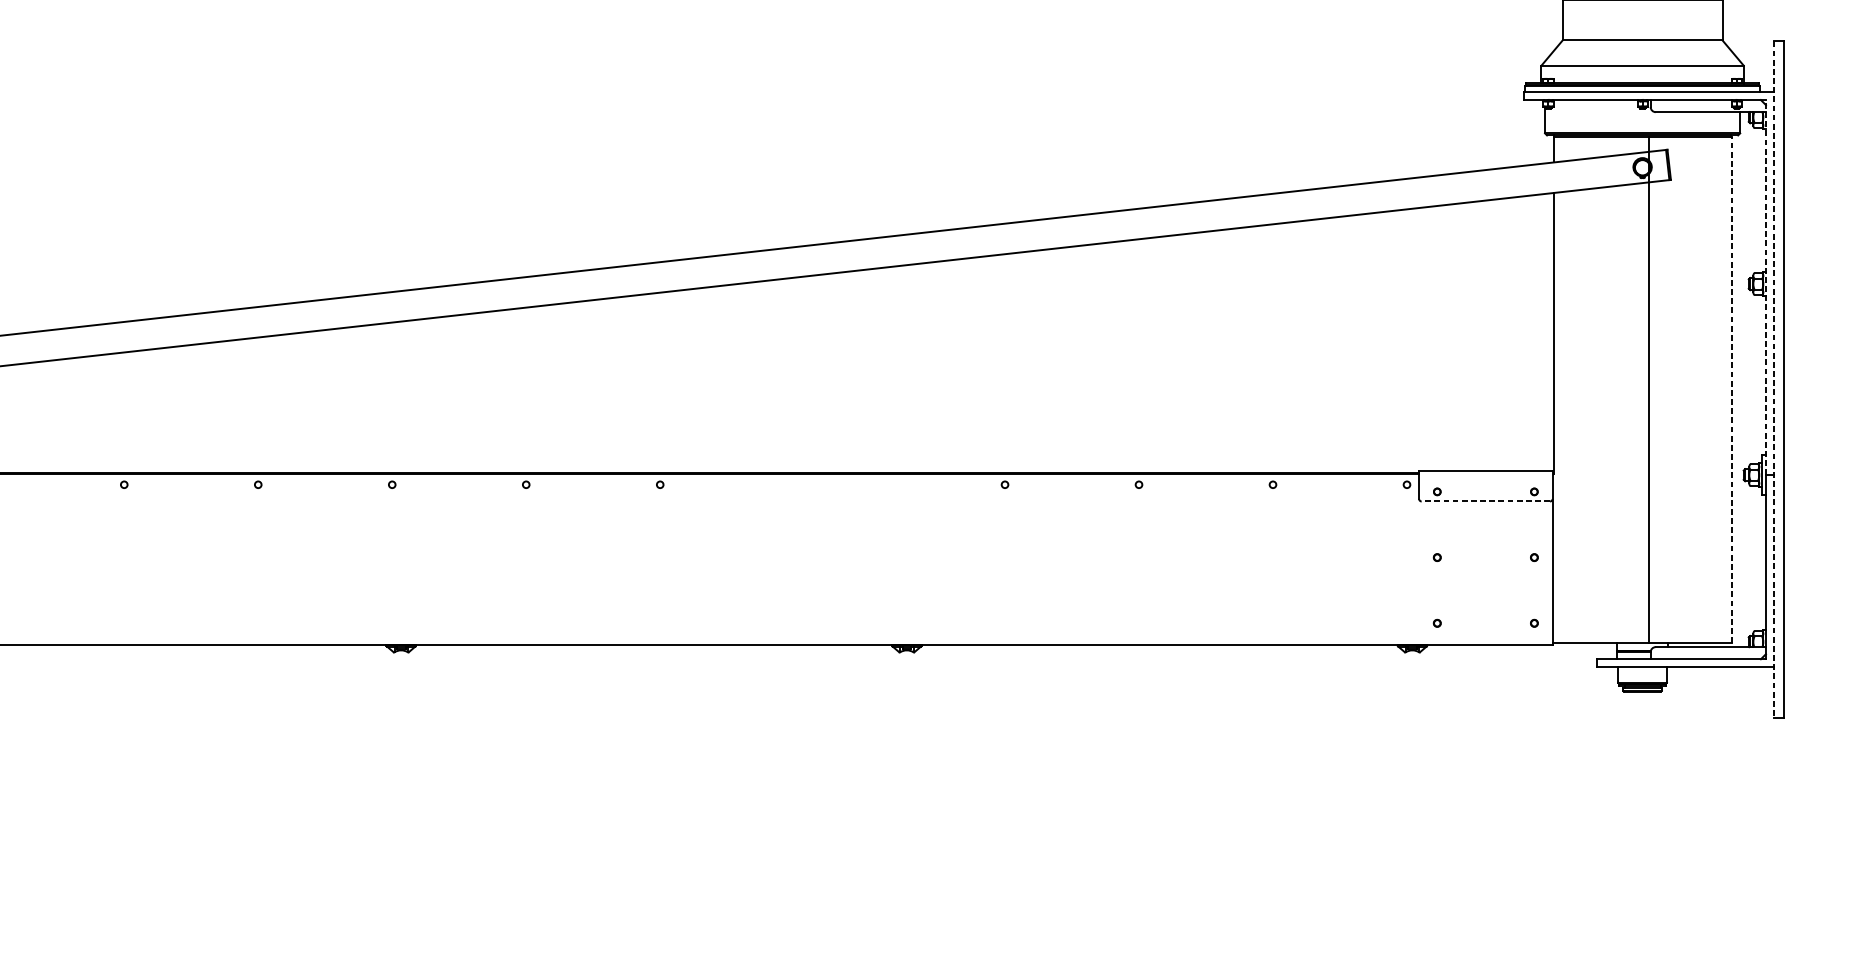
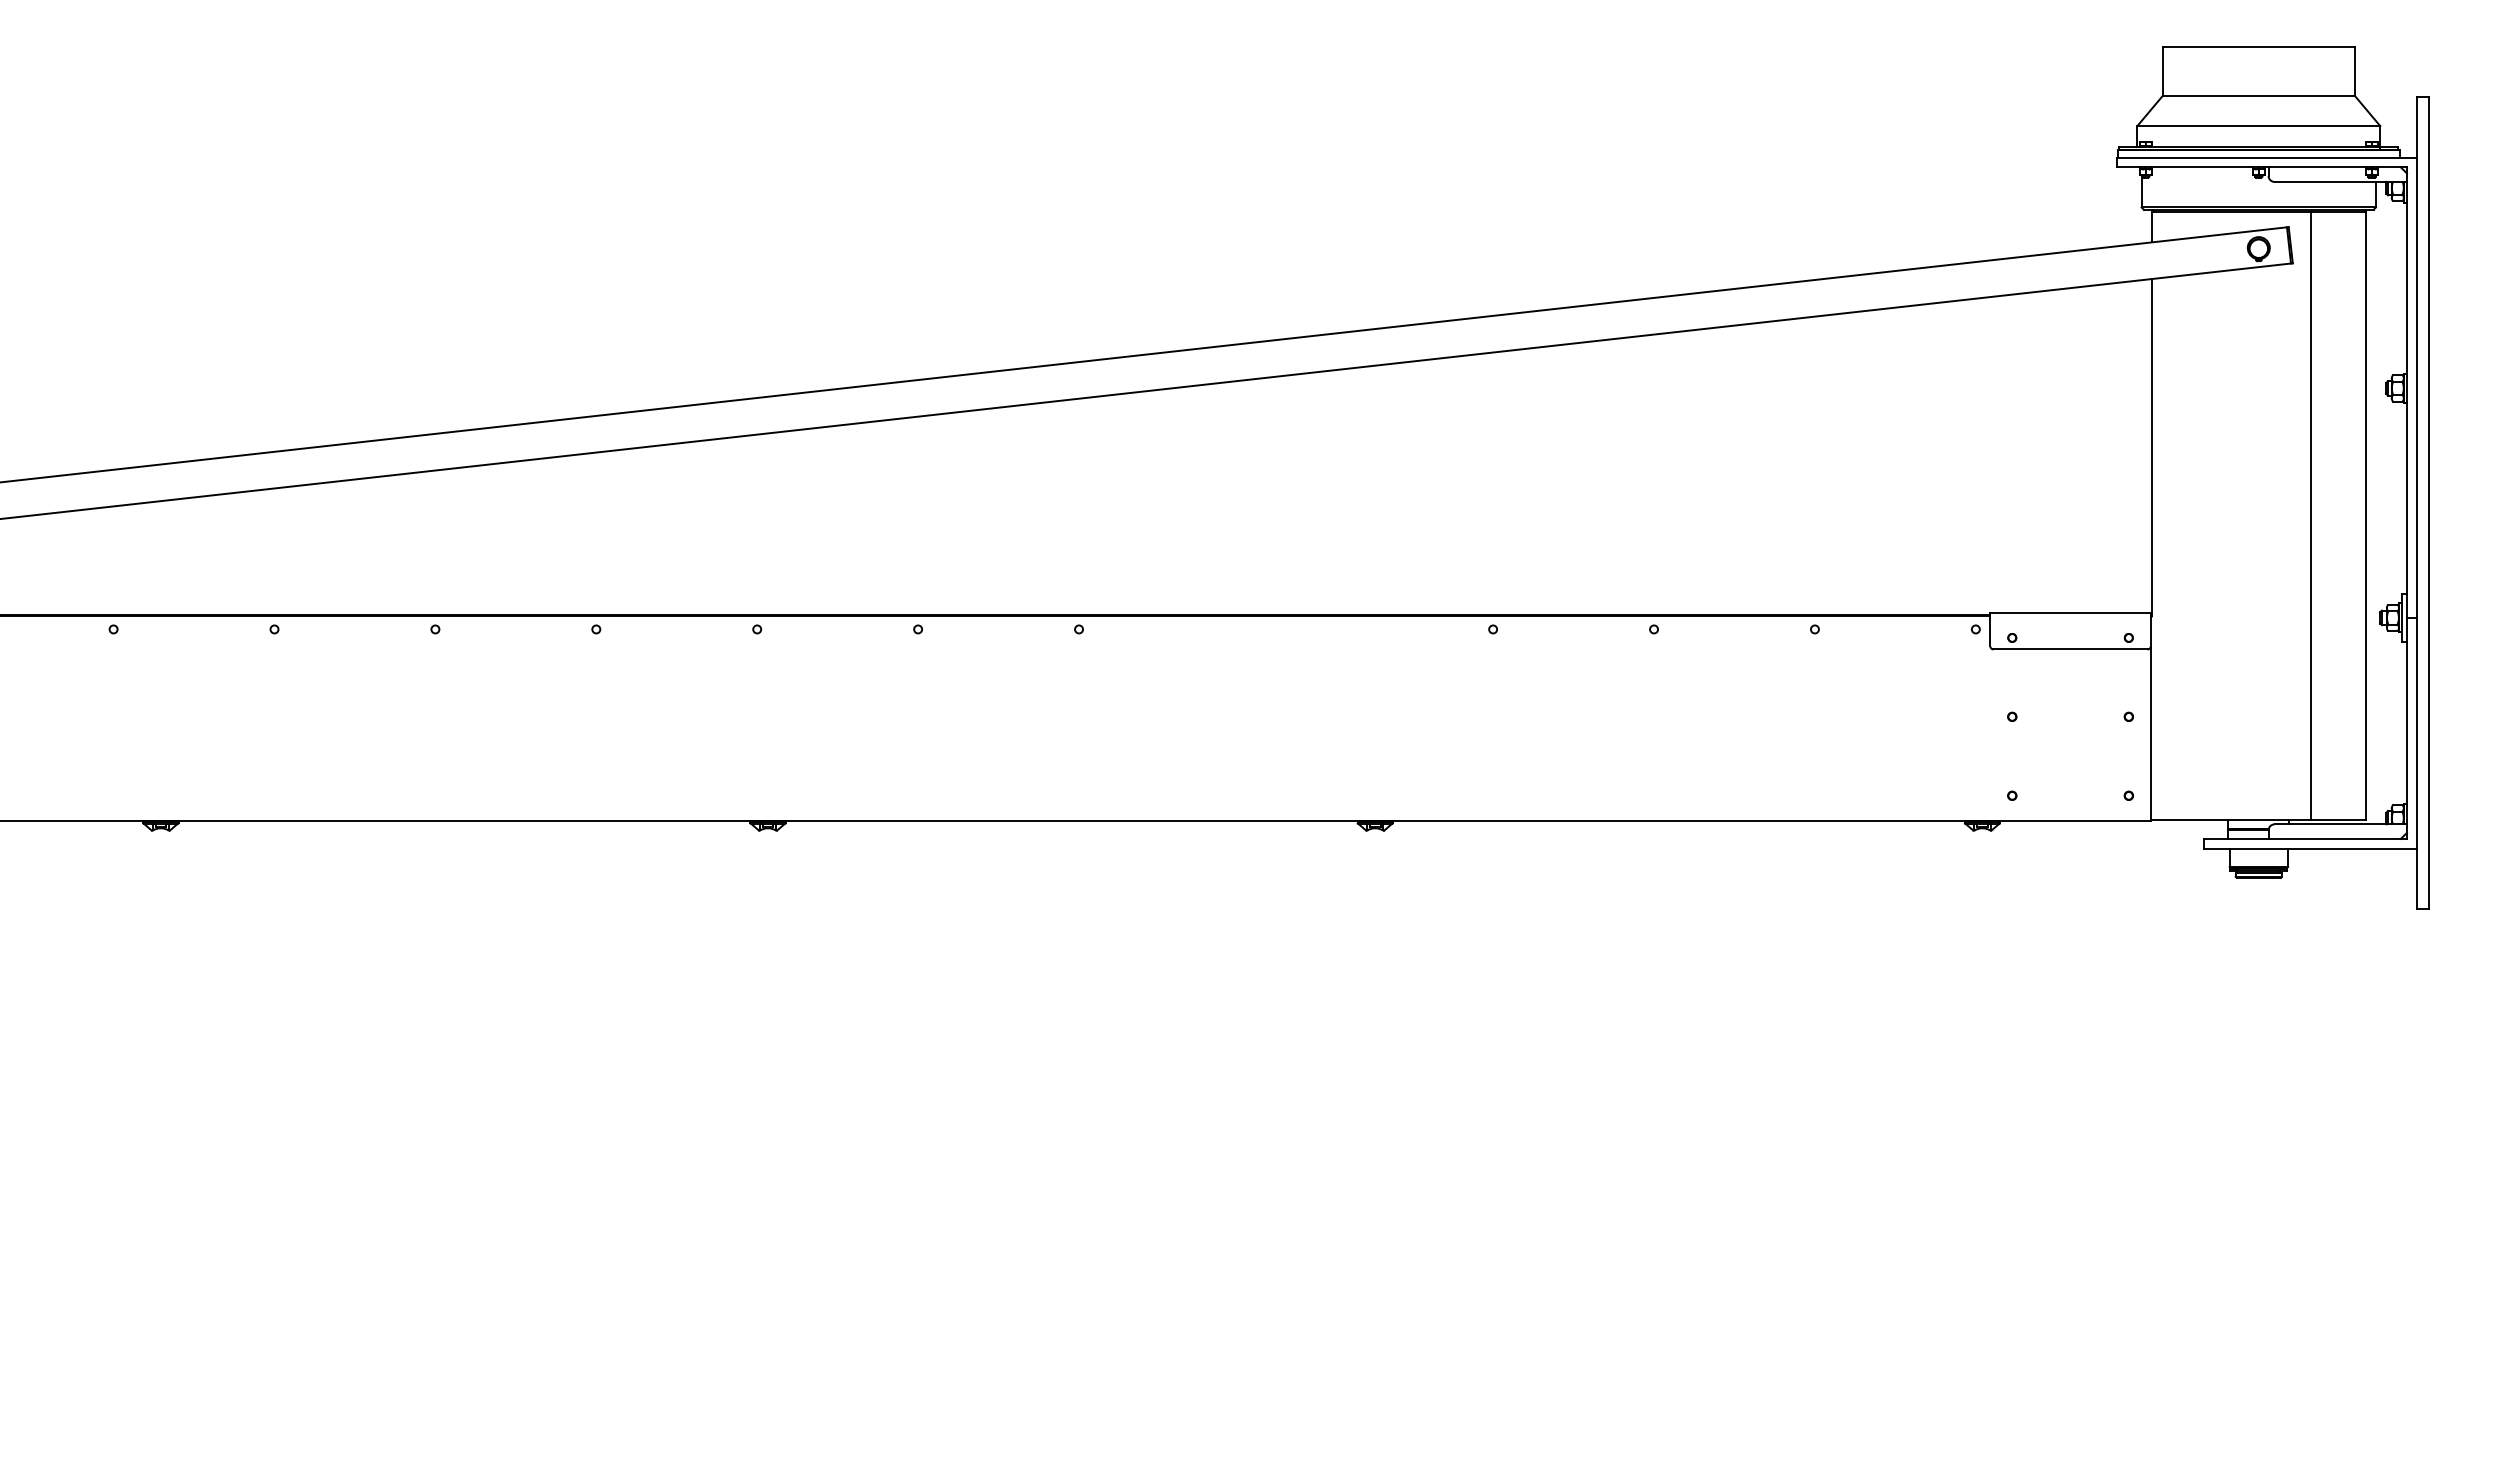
line: (1765, 287) -> (2406, 392), dashed -> solid
line: (1773, 379) -> (2416, 503), dashed -> solid
line: (1649, 389) -> (2311, 515), moved
line: (1731, 389) -> (2365, 515), dashed -> solid
line: (1485, 501) -> (2070, 649), dashed -> solid

